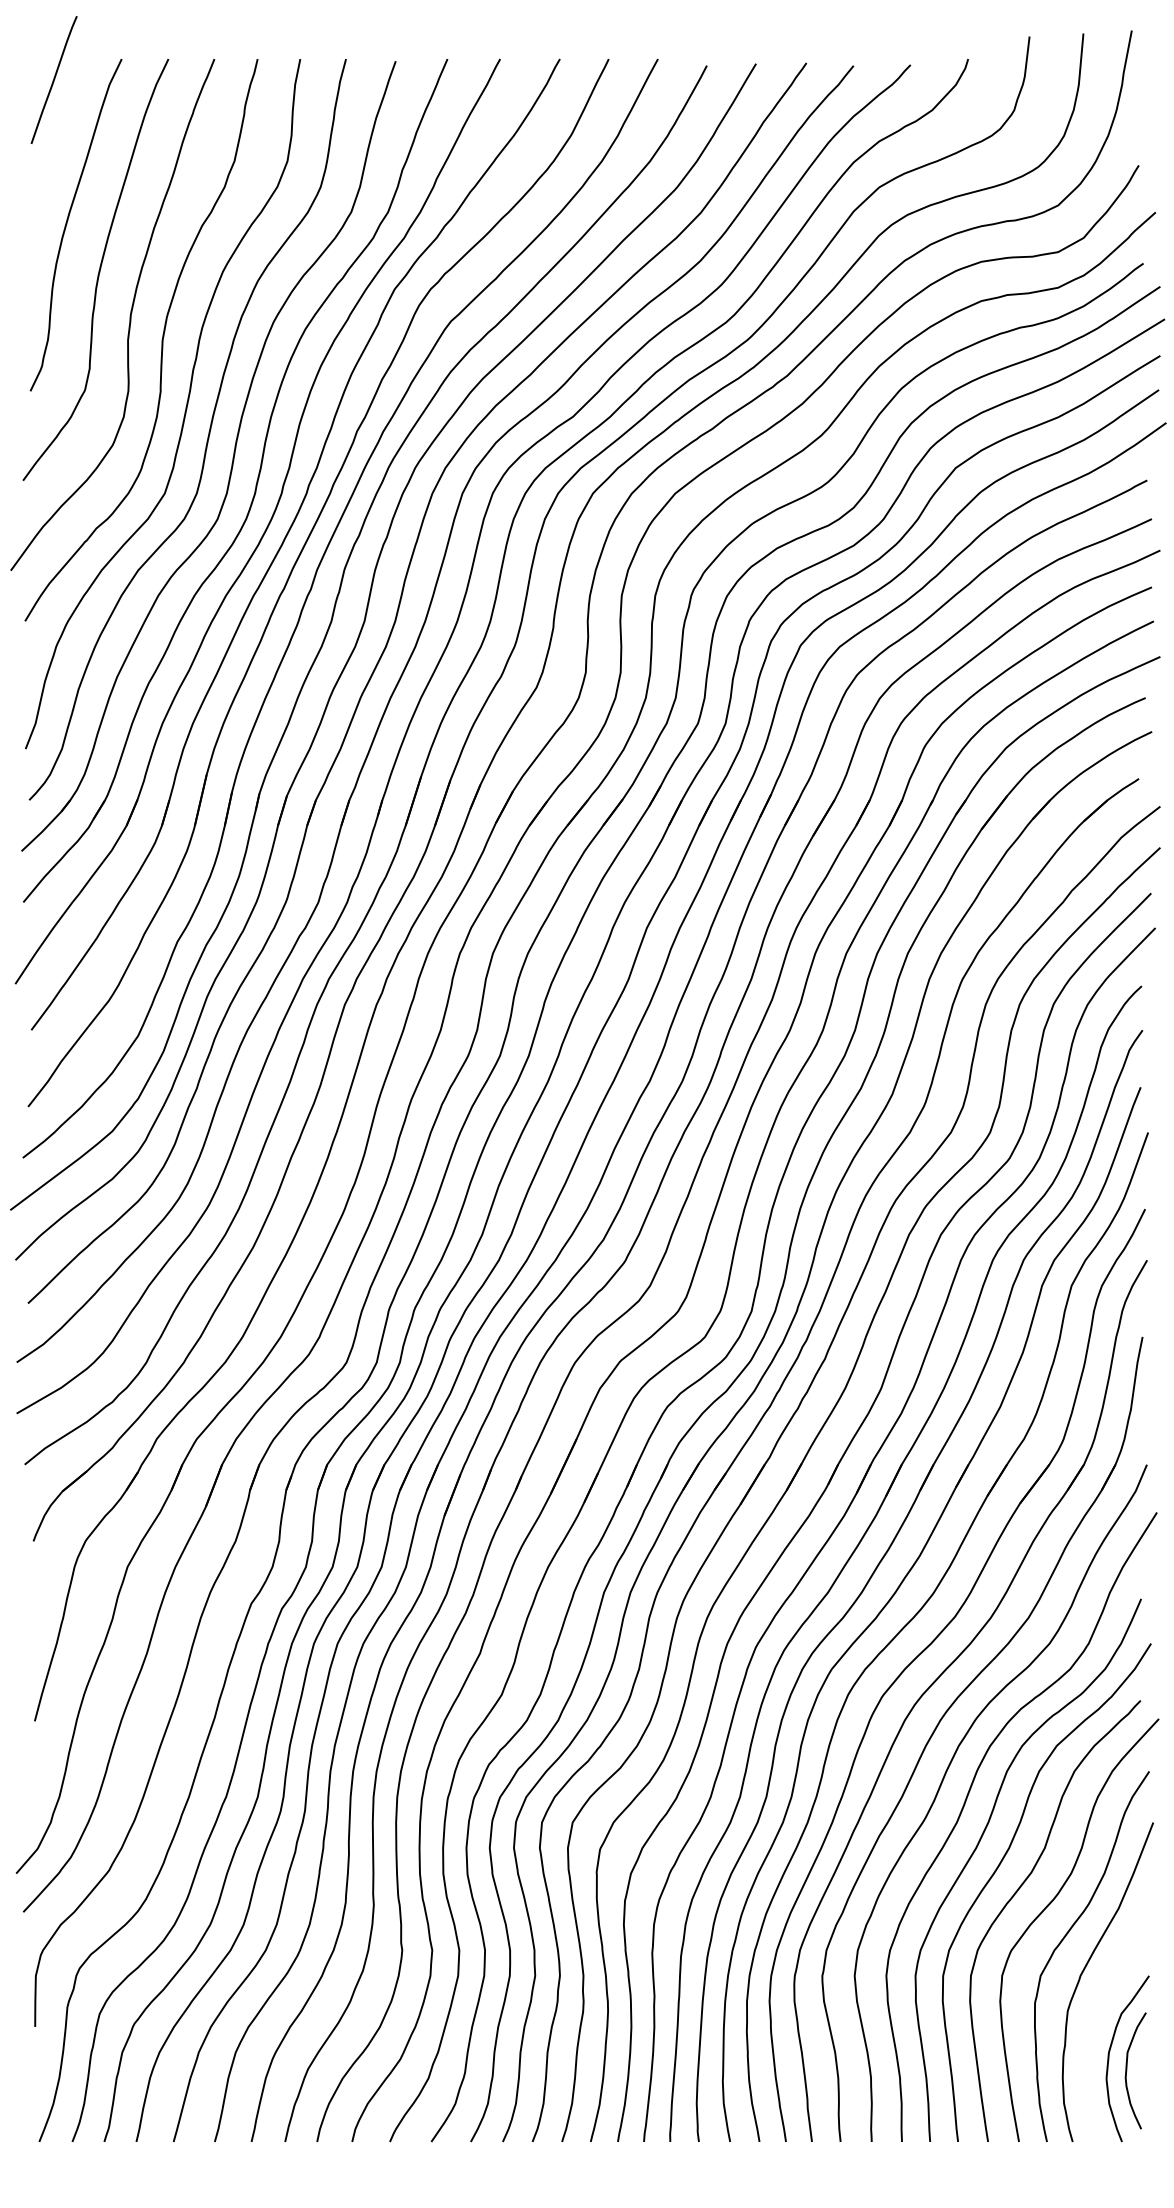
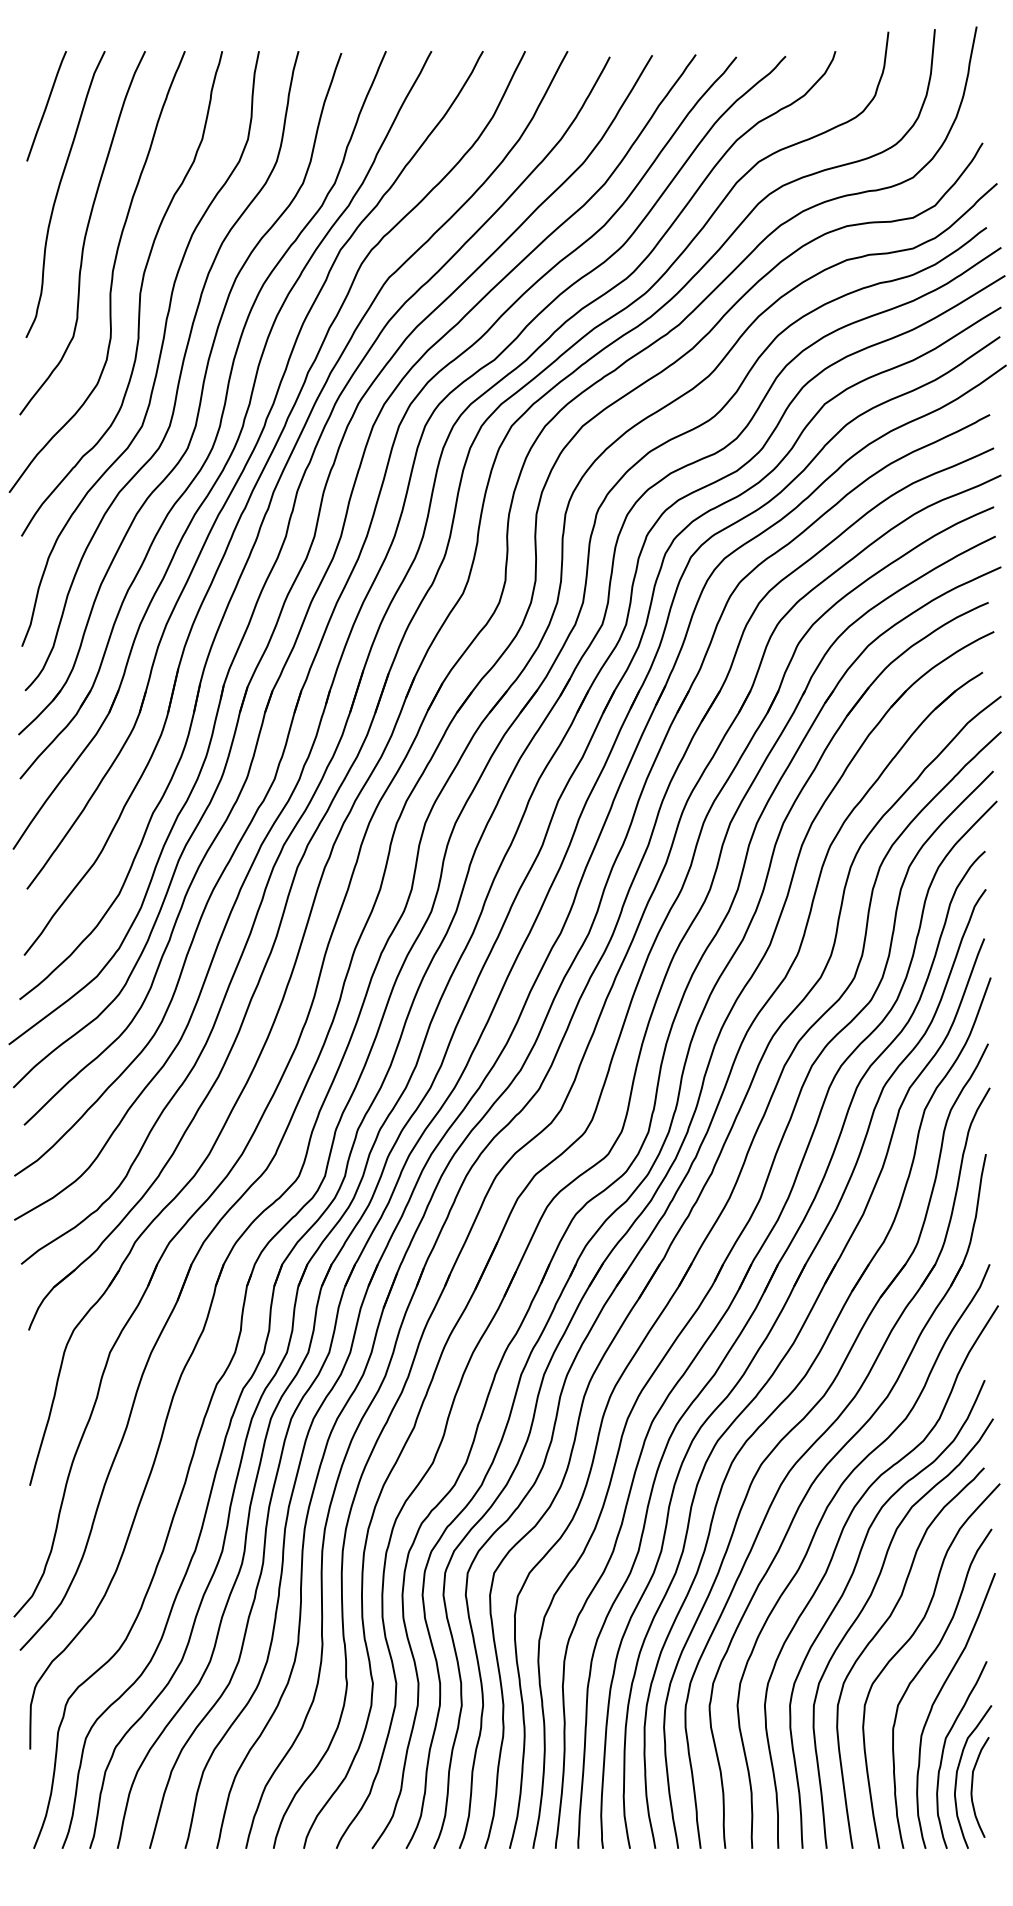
line: (53, 80) -> (46, 106), moved
curve: (1094, 2026) -> (944, 1749), added

